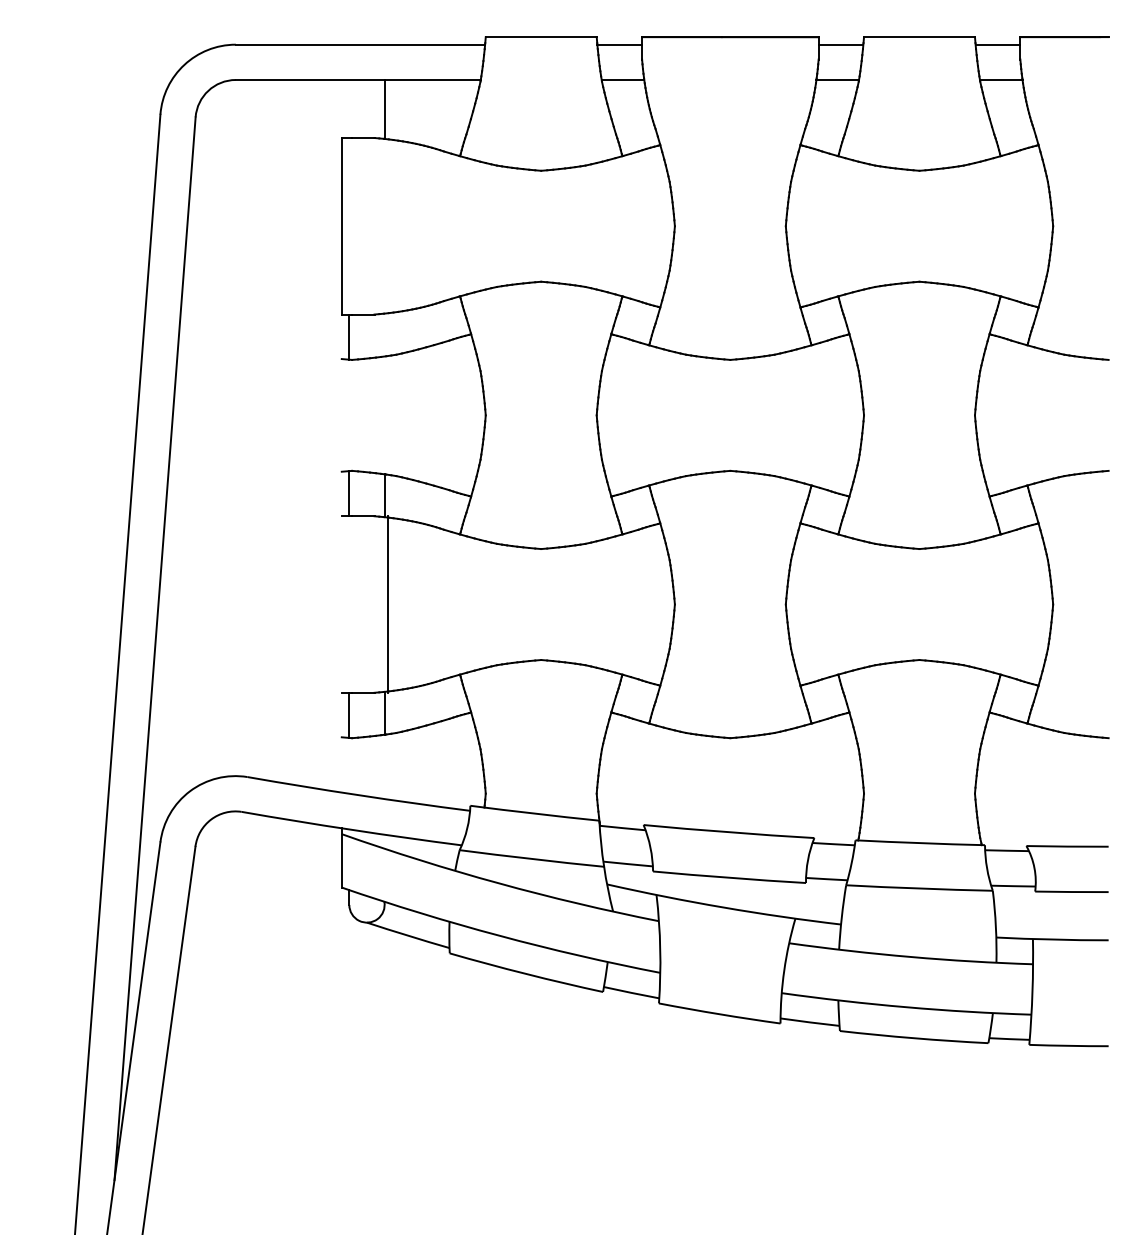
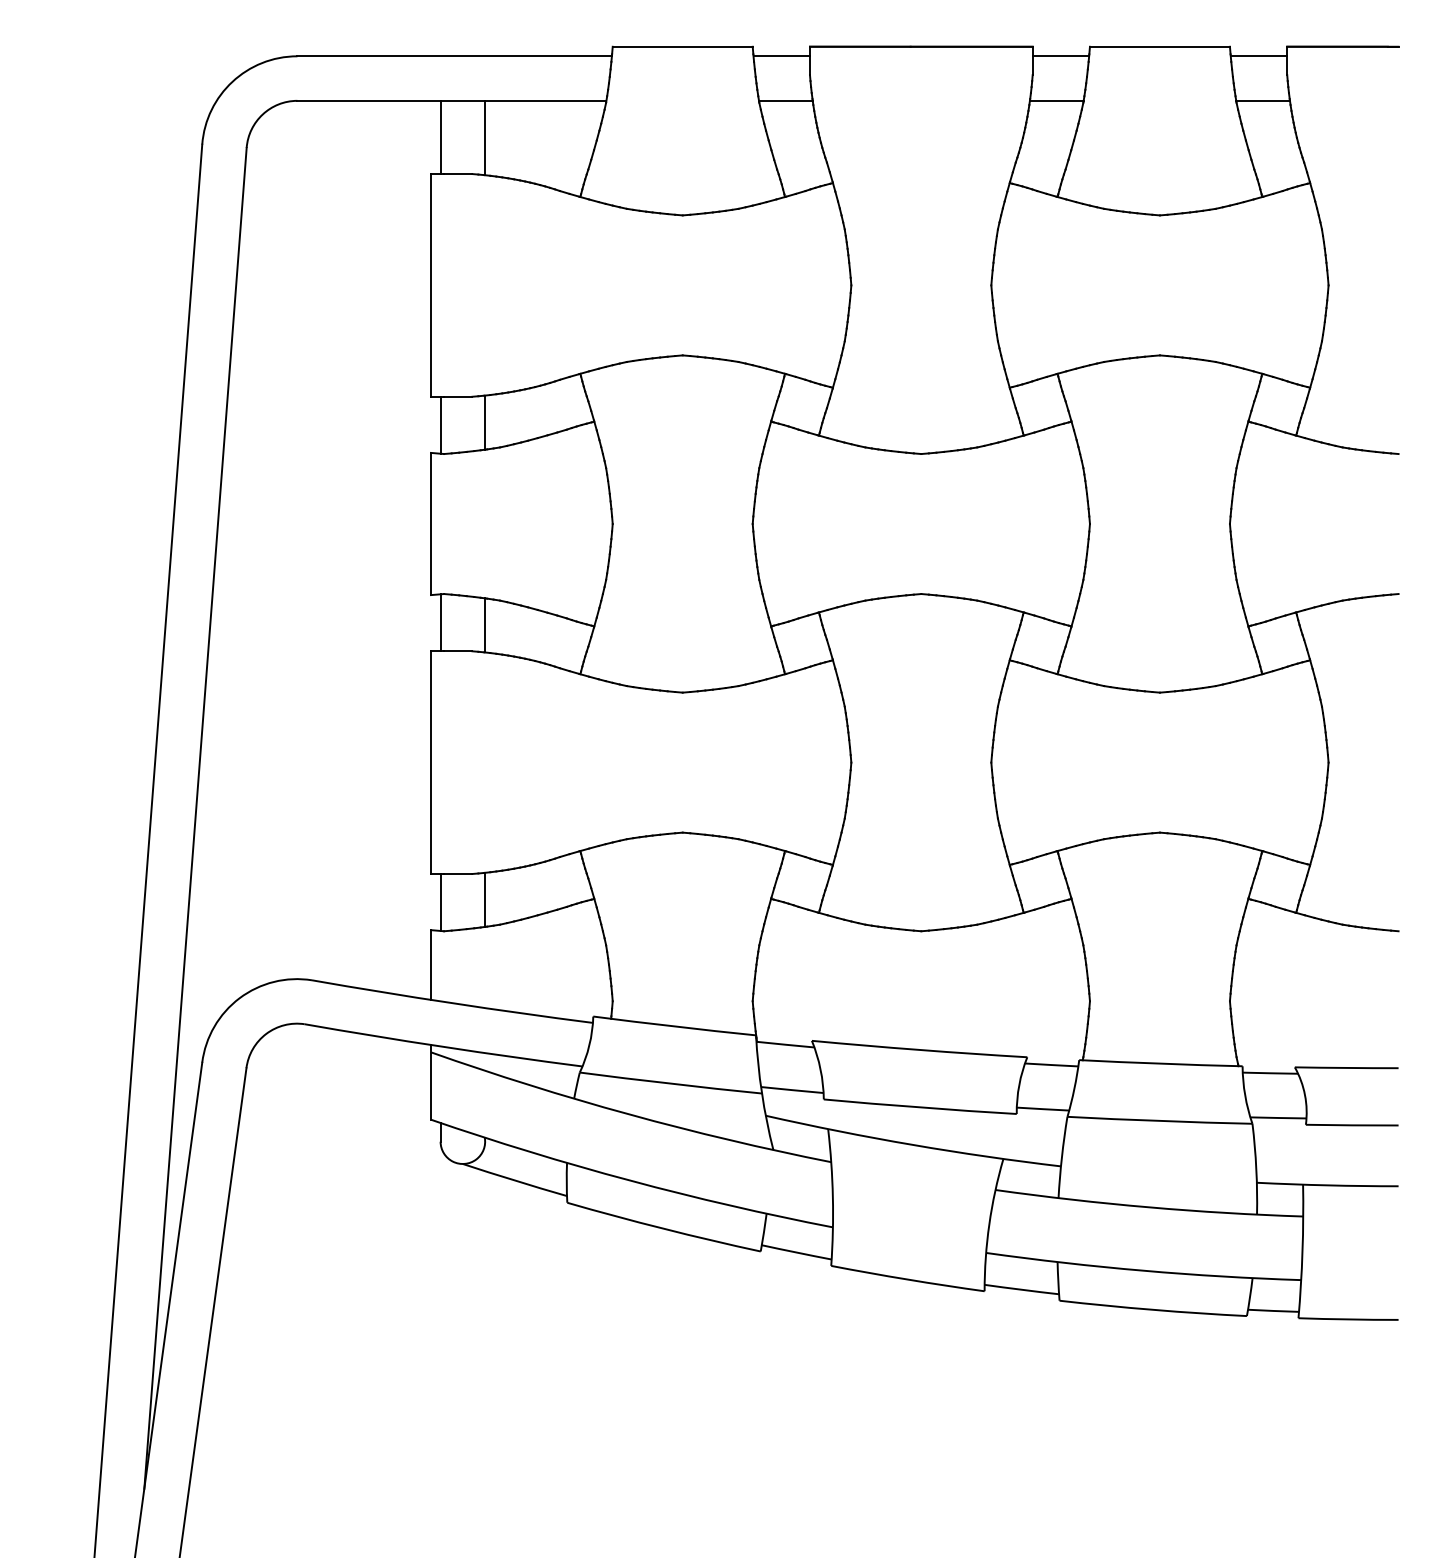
line: (349, 109) -> (440, 137), added
line: (384, 334) -> (485, 422), added
line: (342, 414) -> (431, 523), added
line: (388, 604) -> (431, 762), moved
line: (342, 764) -> (431, 964), added

